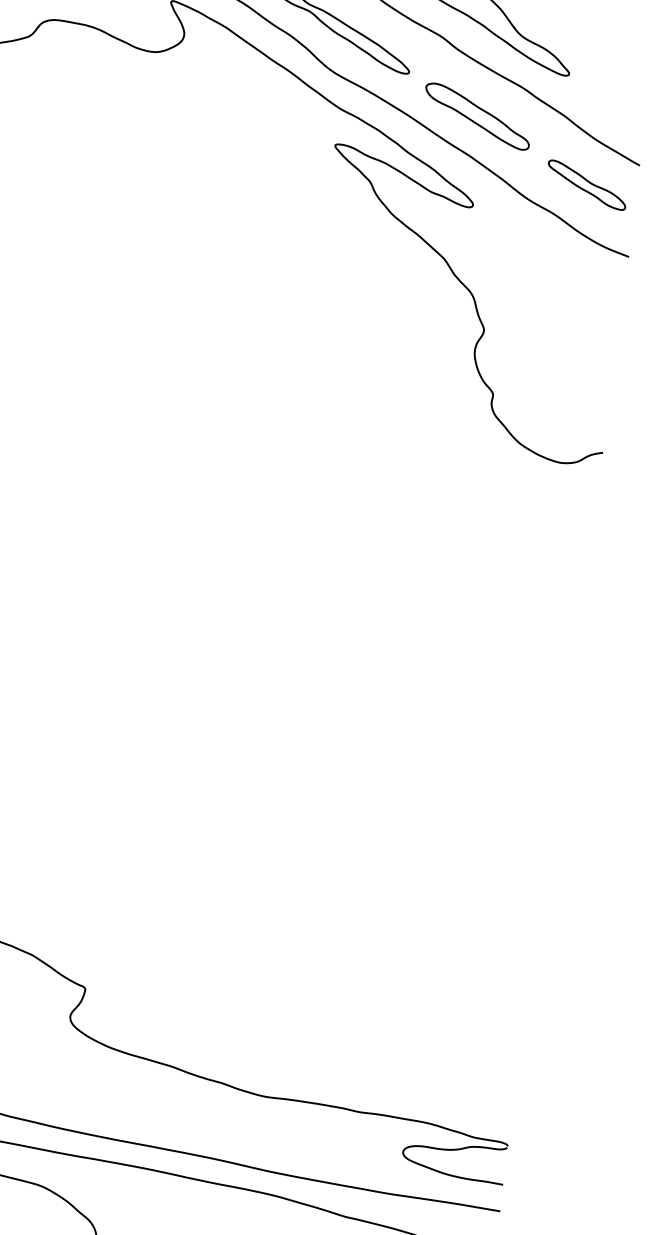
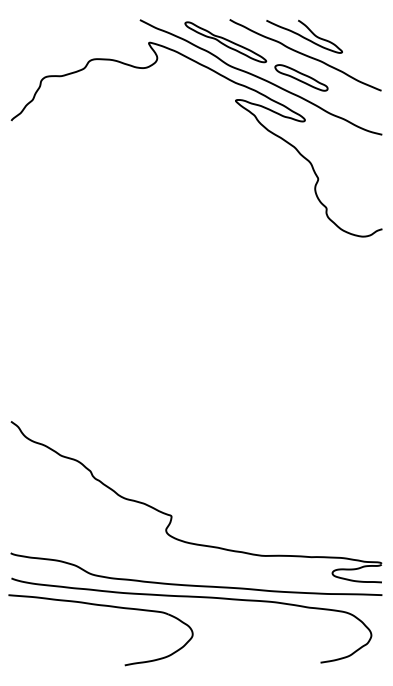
part: (586, 185) -> (357, 103), removed

